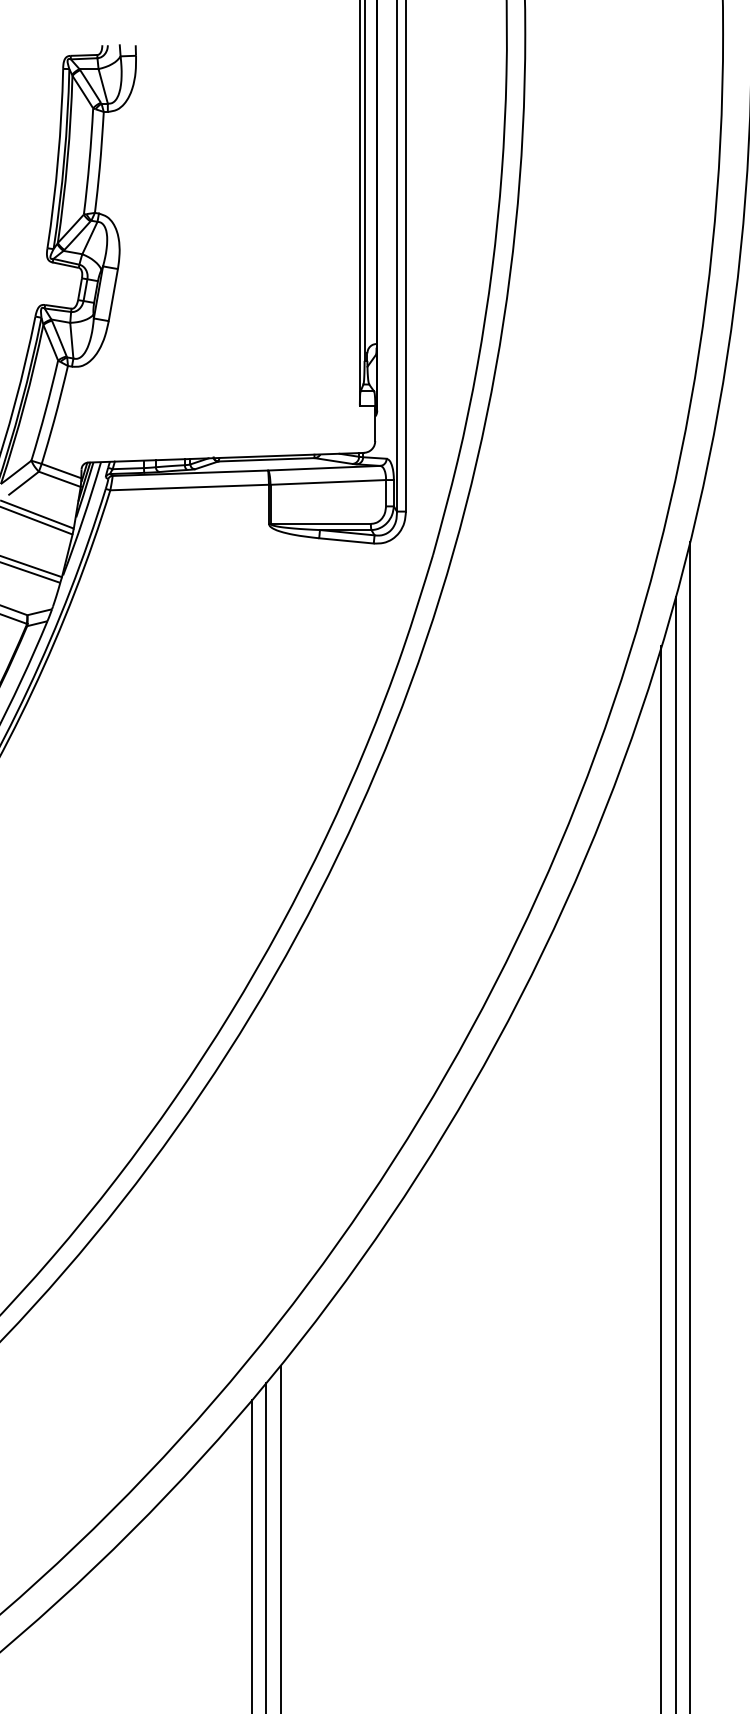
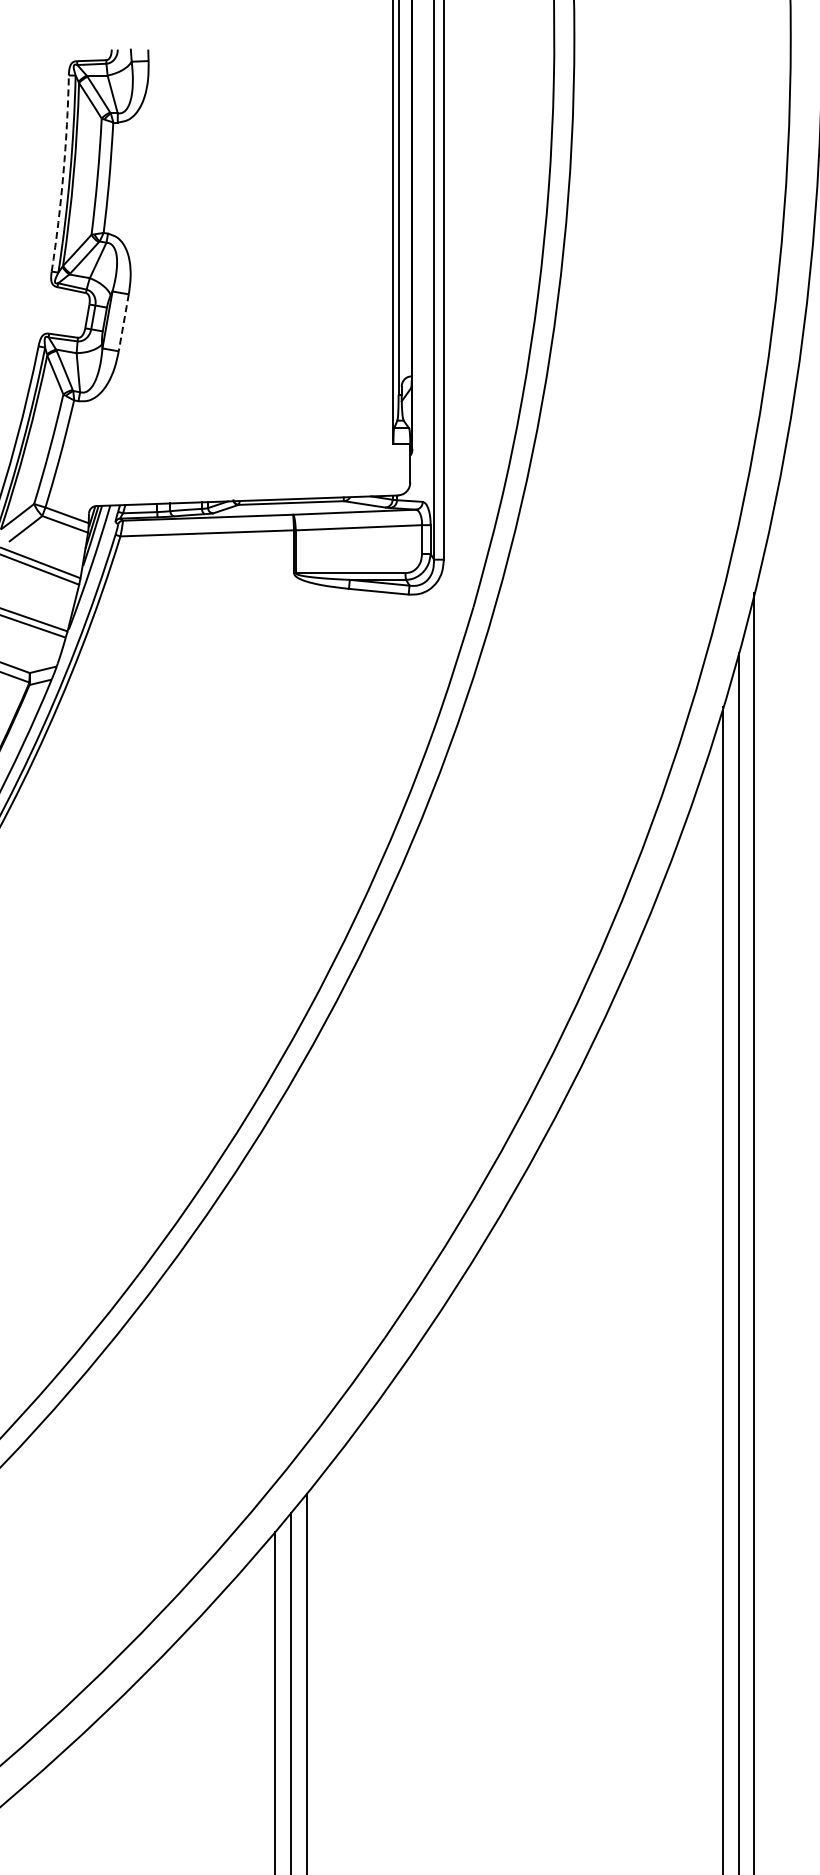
arc: (58, 158) -> (63, 173), solid -> dashed
line: (113, 294) -> (123, 322), solid -> dashed

